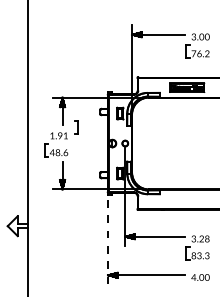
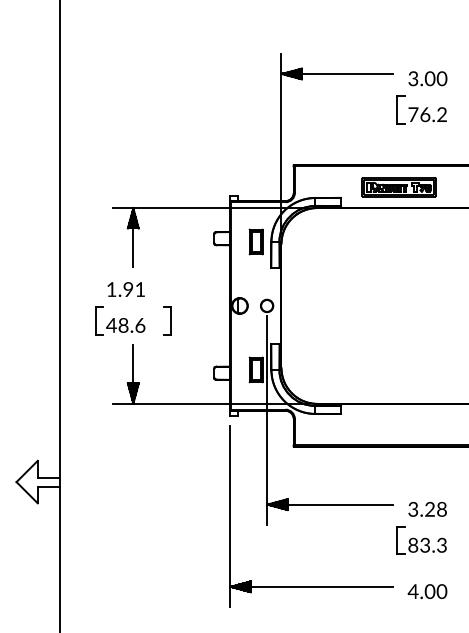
part: (76, 127) -> (167, 320), moved
line: (108, 242) -> (231, 516), dashed -> solid

